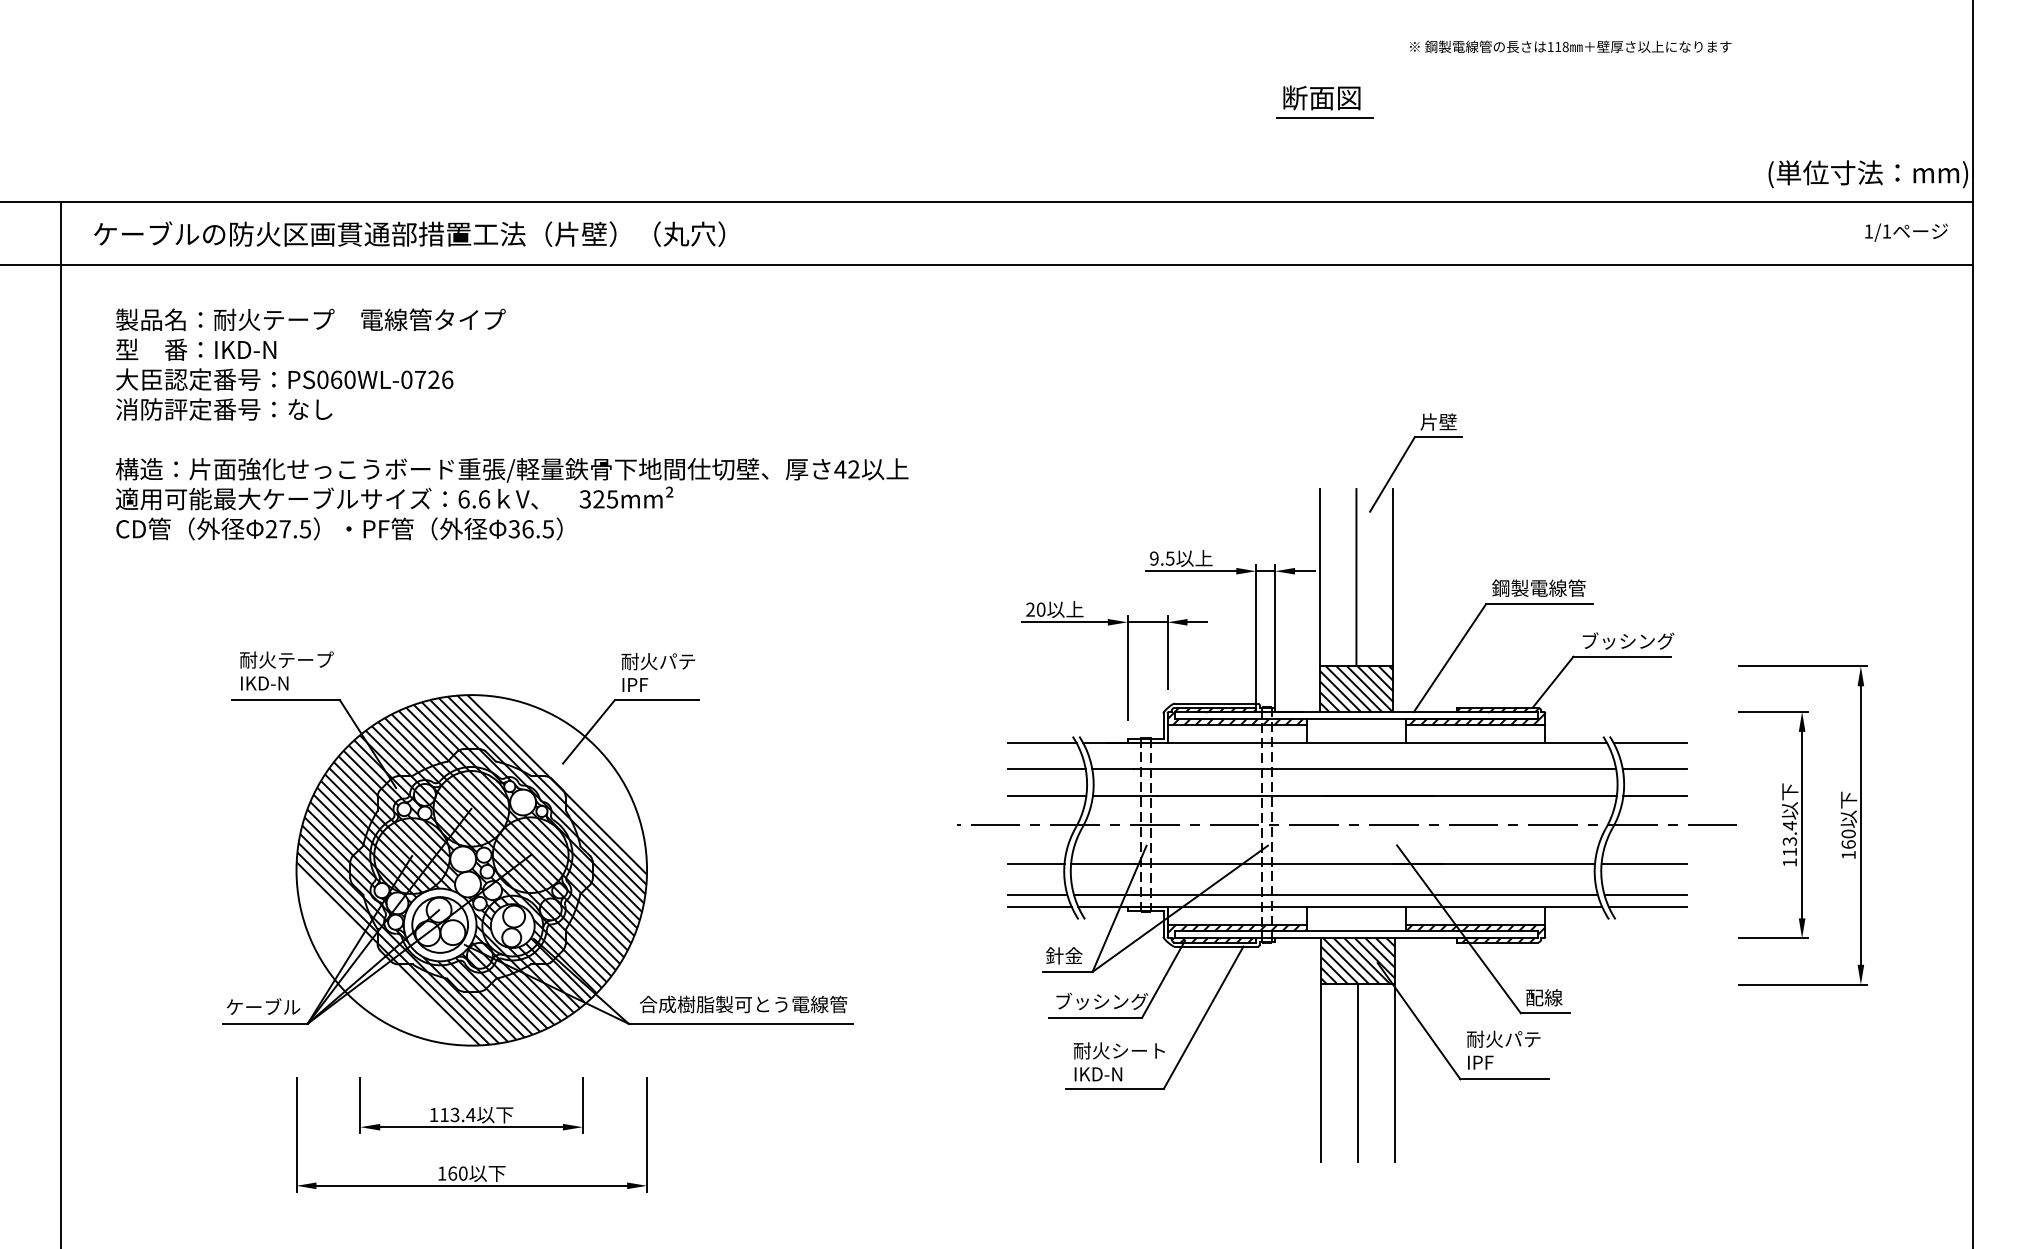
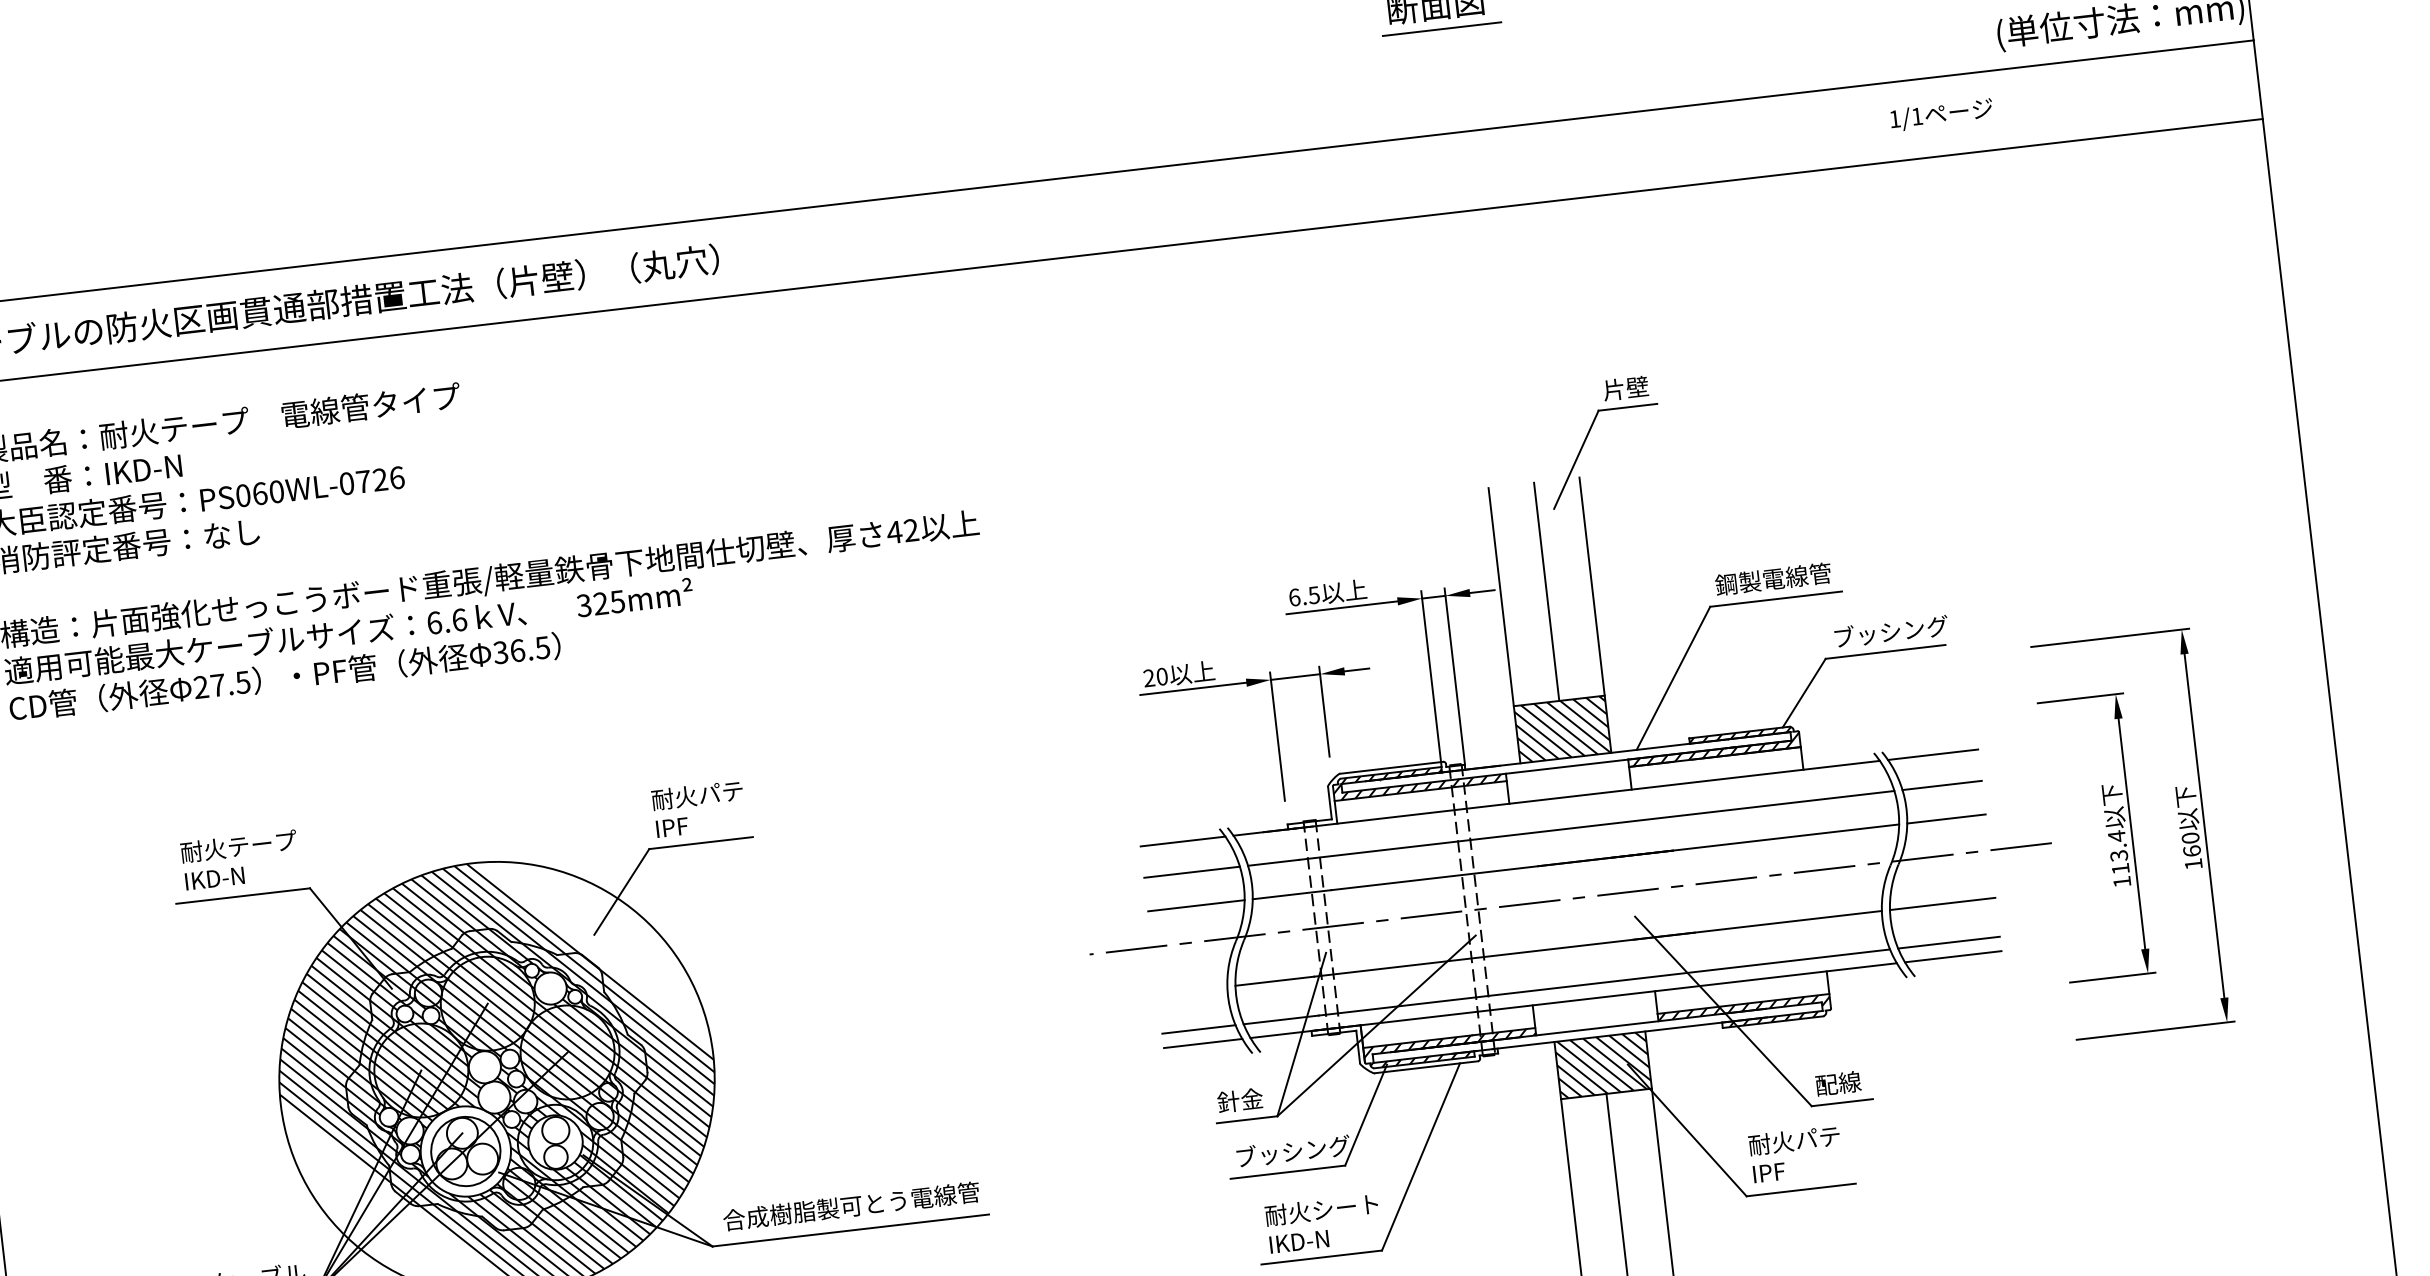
text: (1906, 232) -> (1941, 114), moved
text: (1154, 558) -> (1294, 597), 9.5 -> 6.5
line: (1036, 863) -> (1192, 990), removed

